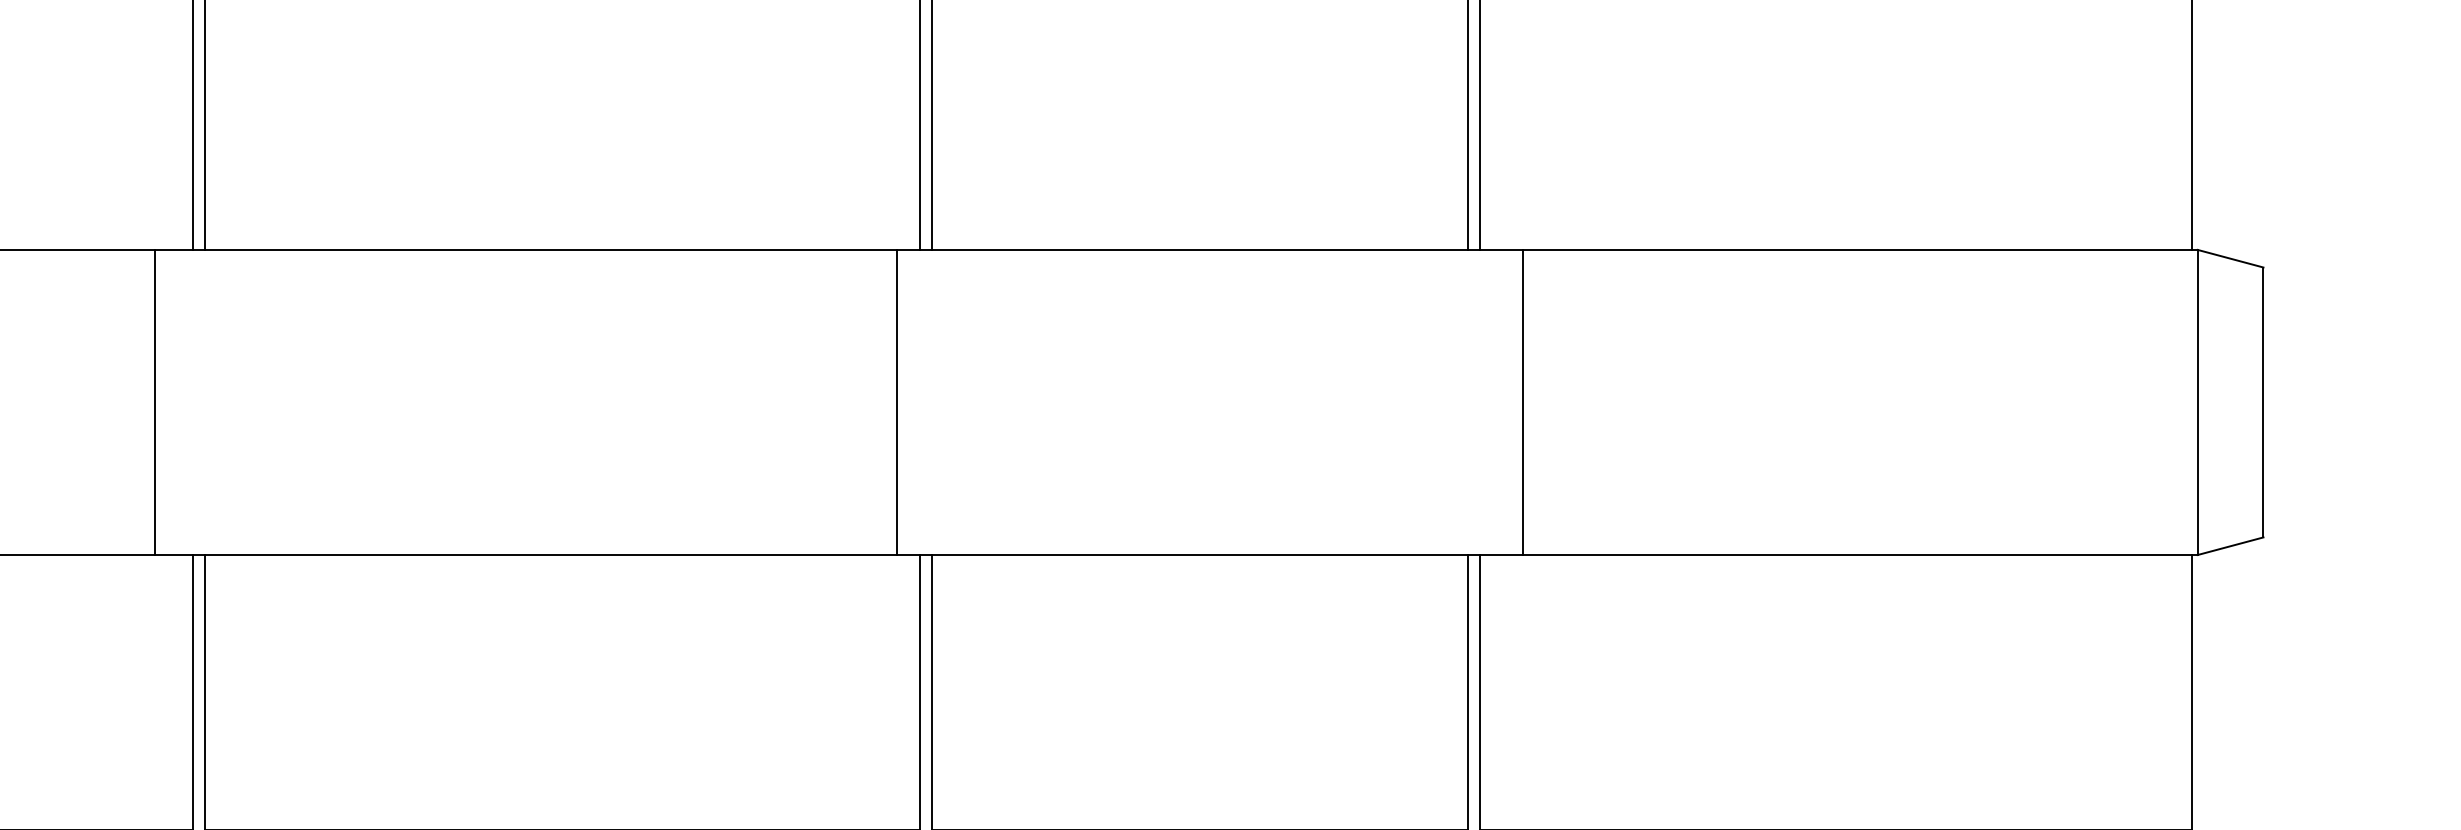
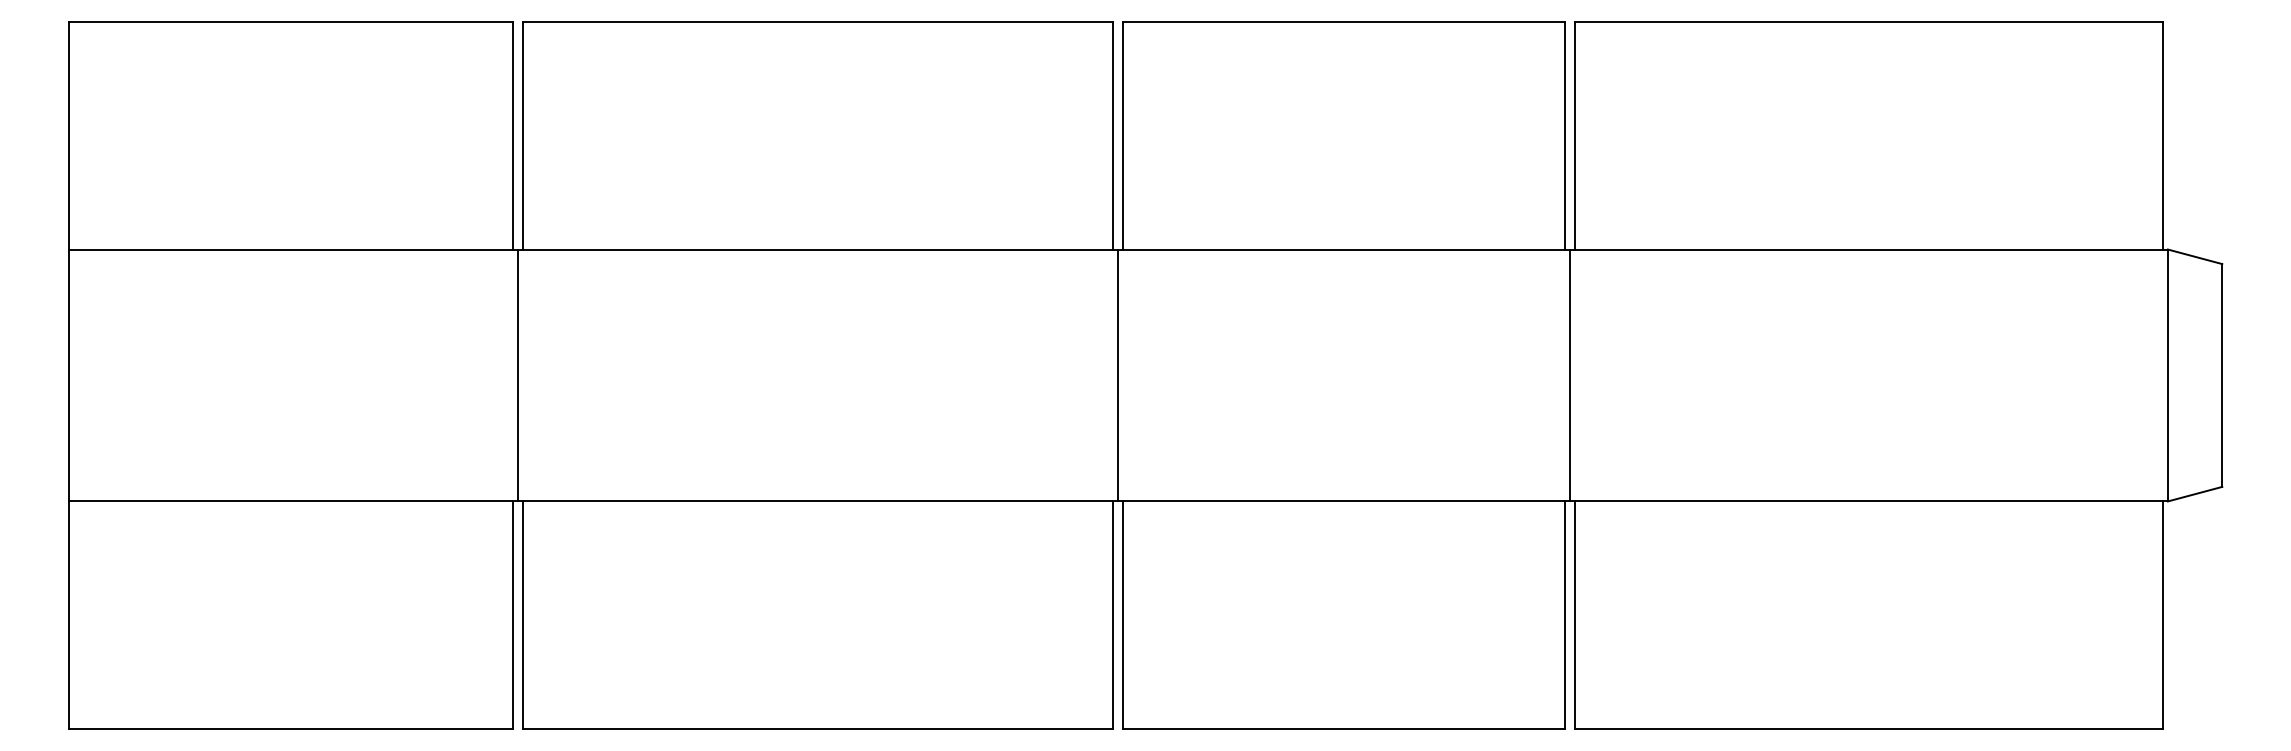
line: (154, 402) -> (518, 375), moved
line: (897, 402) -> (1118, 375), moved
line: (1523, 402) -> (1570, 375), moved

